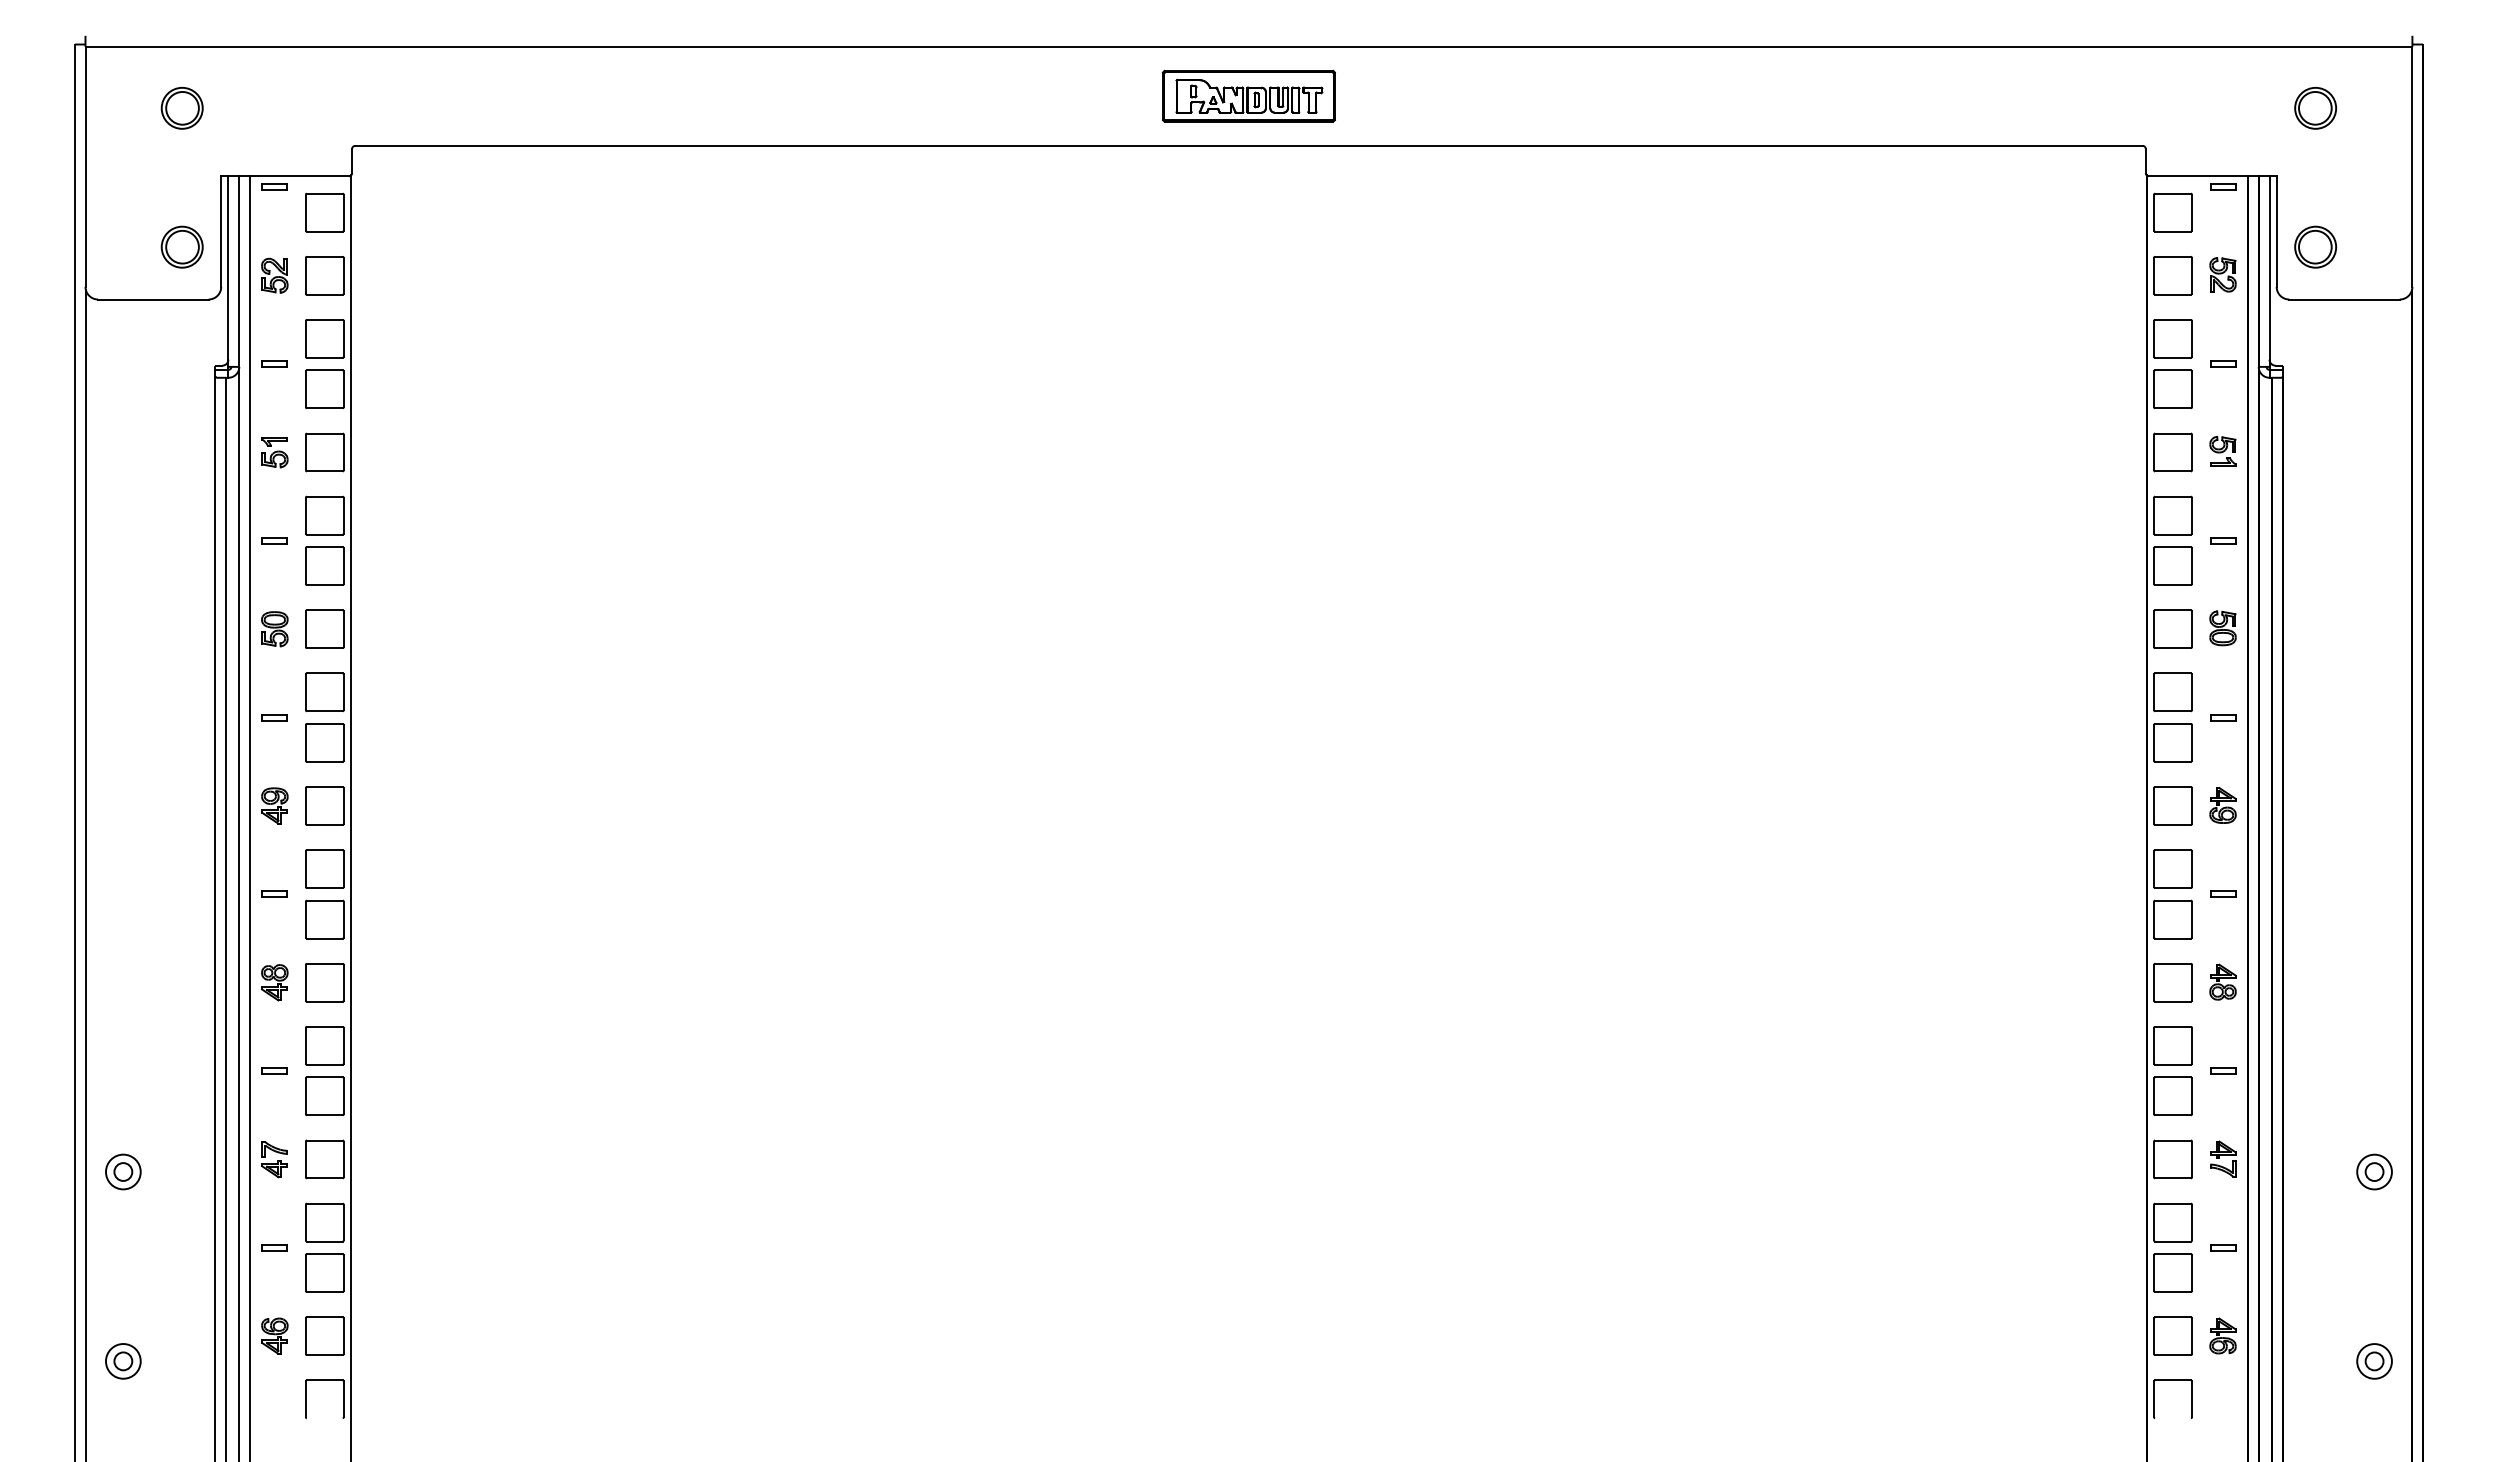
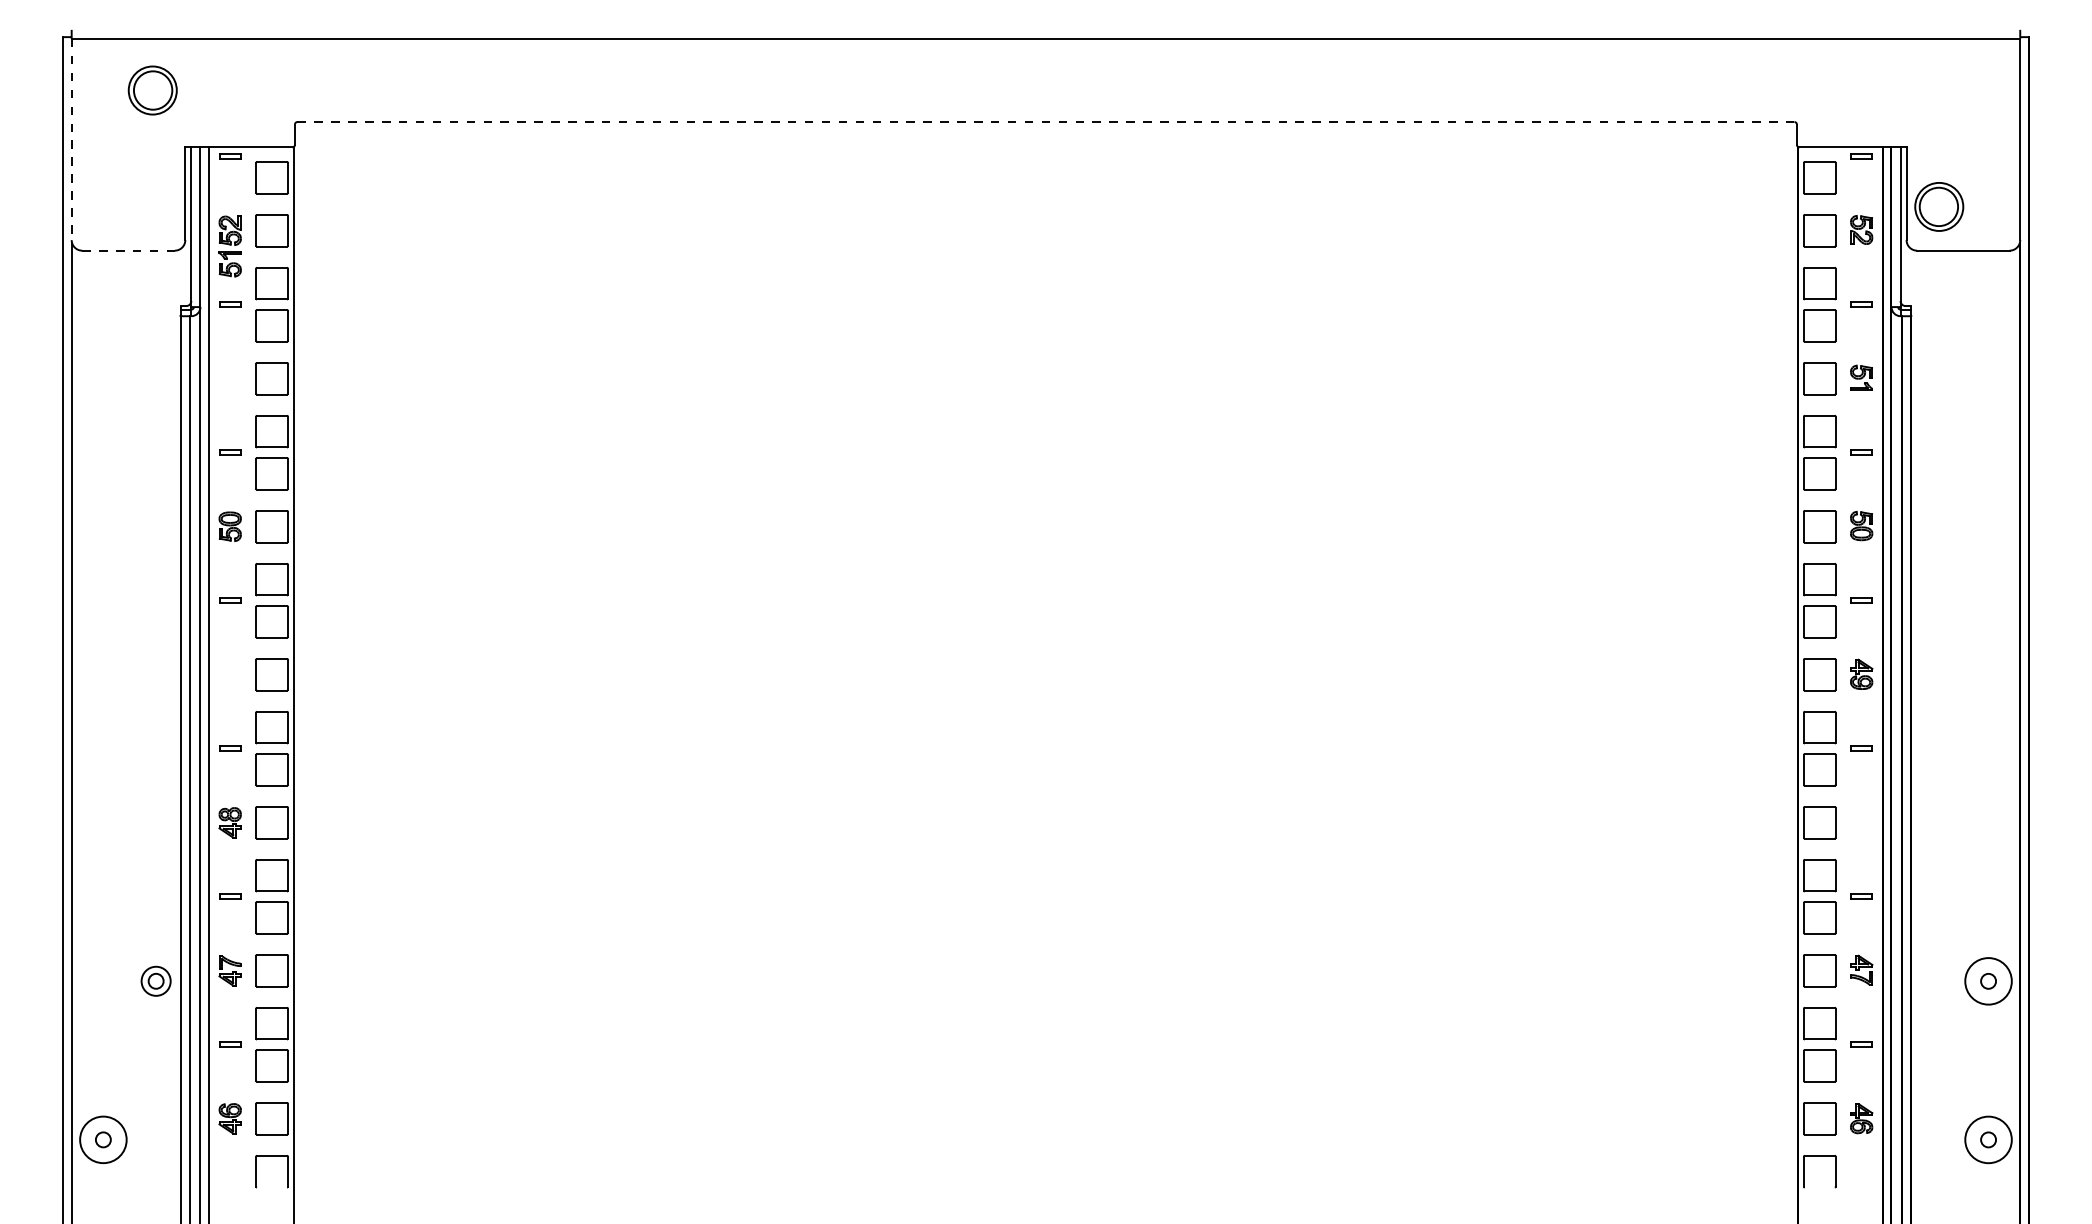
part: (1248, 95) -> (1045, 79), removed
part: (181, 108) -> (152, 90), size x1.4
part: (2315, 108) -> (1939, 90), removed
line: (1248, 145) -> (1045, 121), solid -> dashed
line: (85, 167) -> (71, 140), solid -> dashed
part: (181, 246) -> (152, 206), removed
part: (2315, 246) -> (1939, 206), size x1.4
line: (153, 299) -> (128, 250), solid -> dashed
part: (274, 452) -> (229, 264), moved
part: (274, 805) -> (229, 674), removed
part: (2222, 981) -> (1861, 821), removed
part: (123, 1171) -> (156, 980), moved
circle: (2374, 1171) -> (1988, 980), size x1.6
circle: (123, 1361) -> (103, 1139), size x1.6
circle: (2374, 1361) -> (1988, 1139), size x1.6

